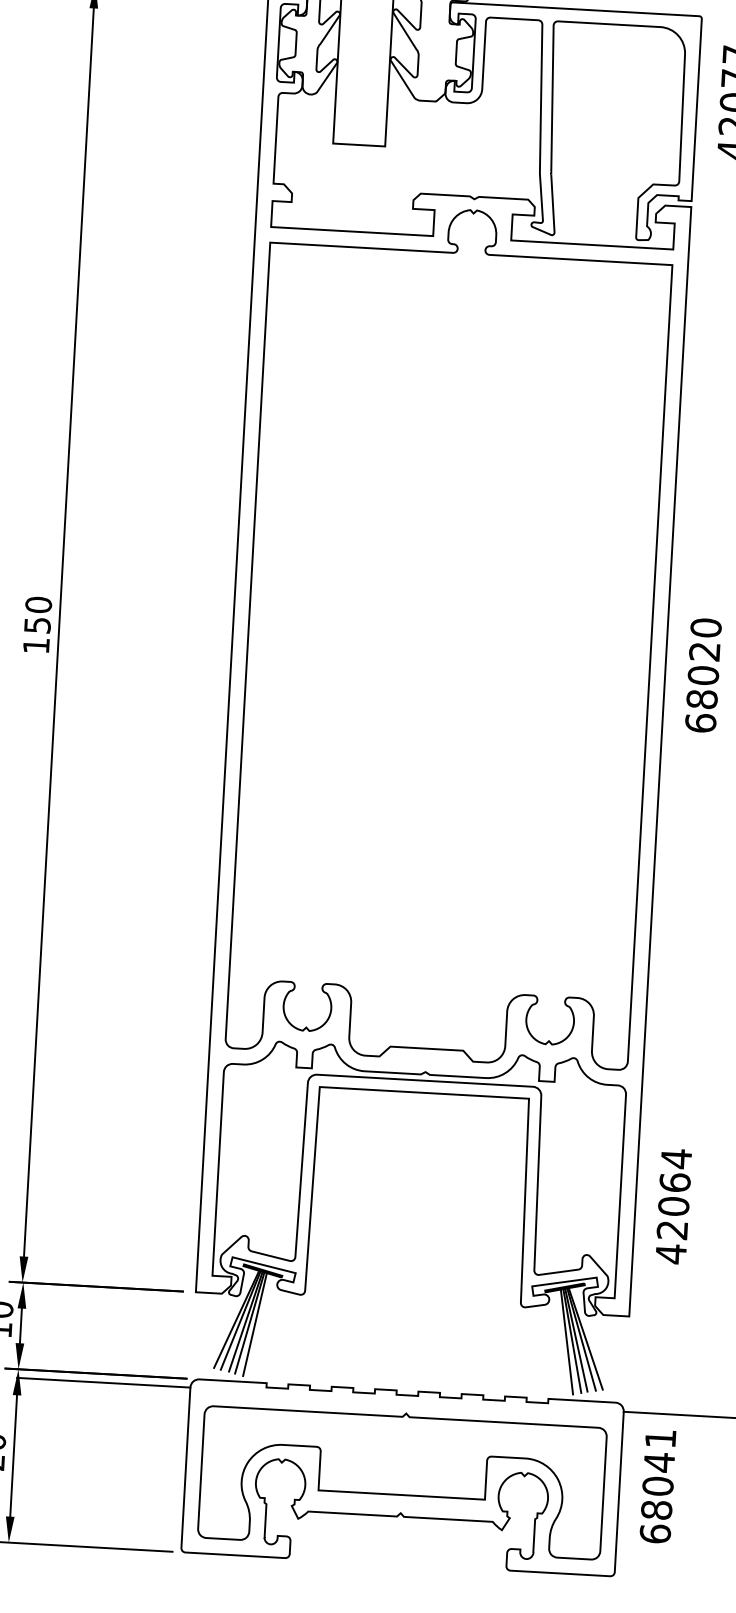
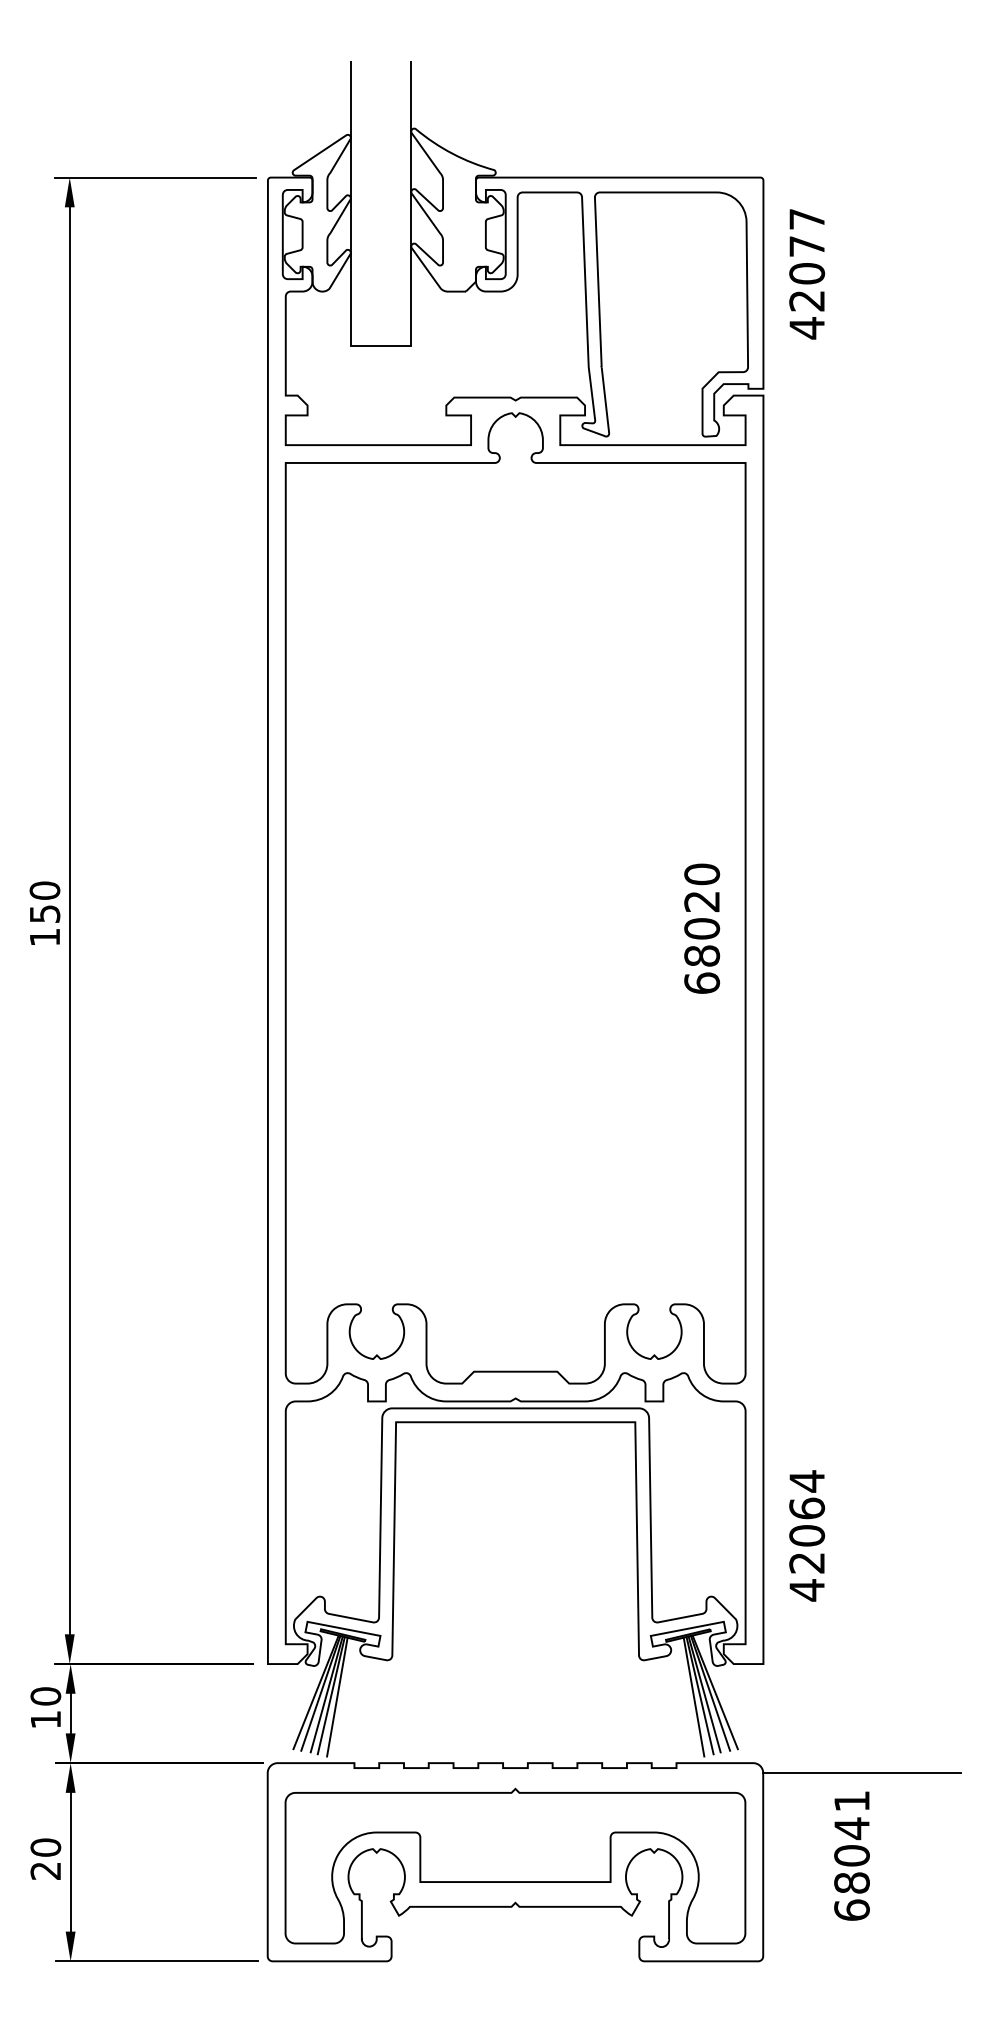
text: (703, 675) -> (702, 928), moved
line: (103, 1383) -> (168, 1773), removed
text: (657, 1486) -> (851, 1855), moved

